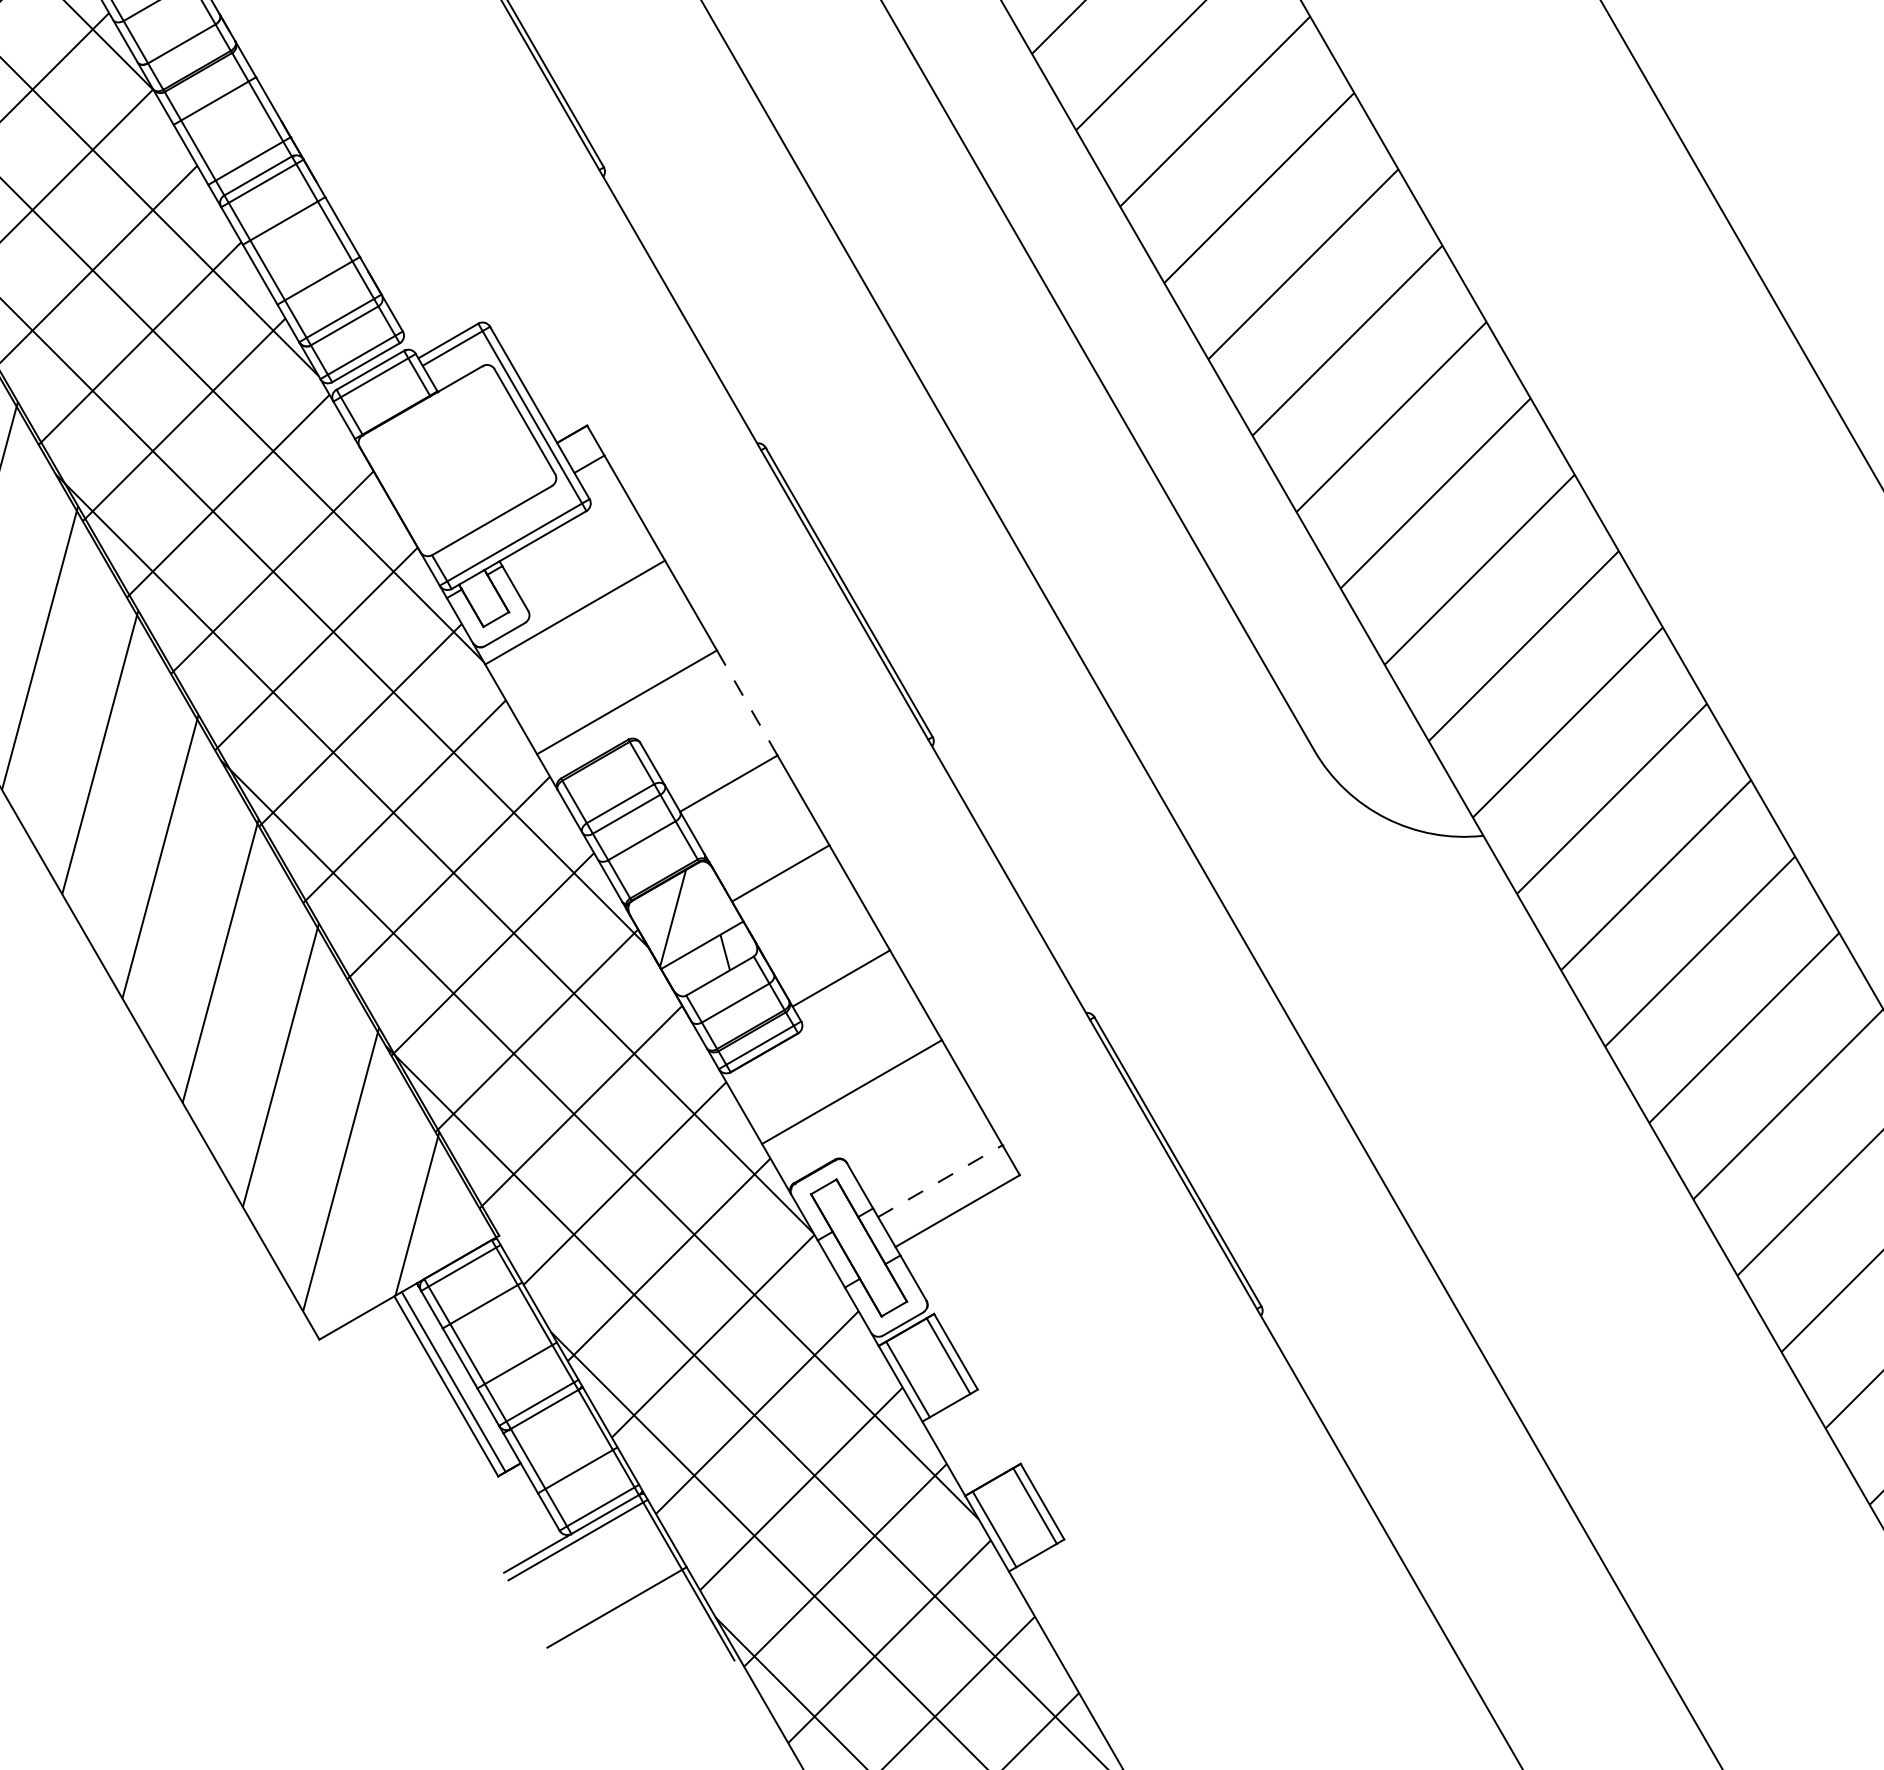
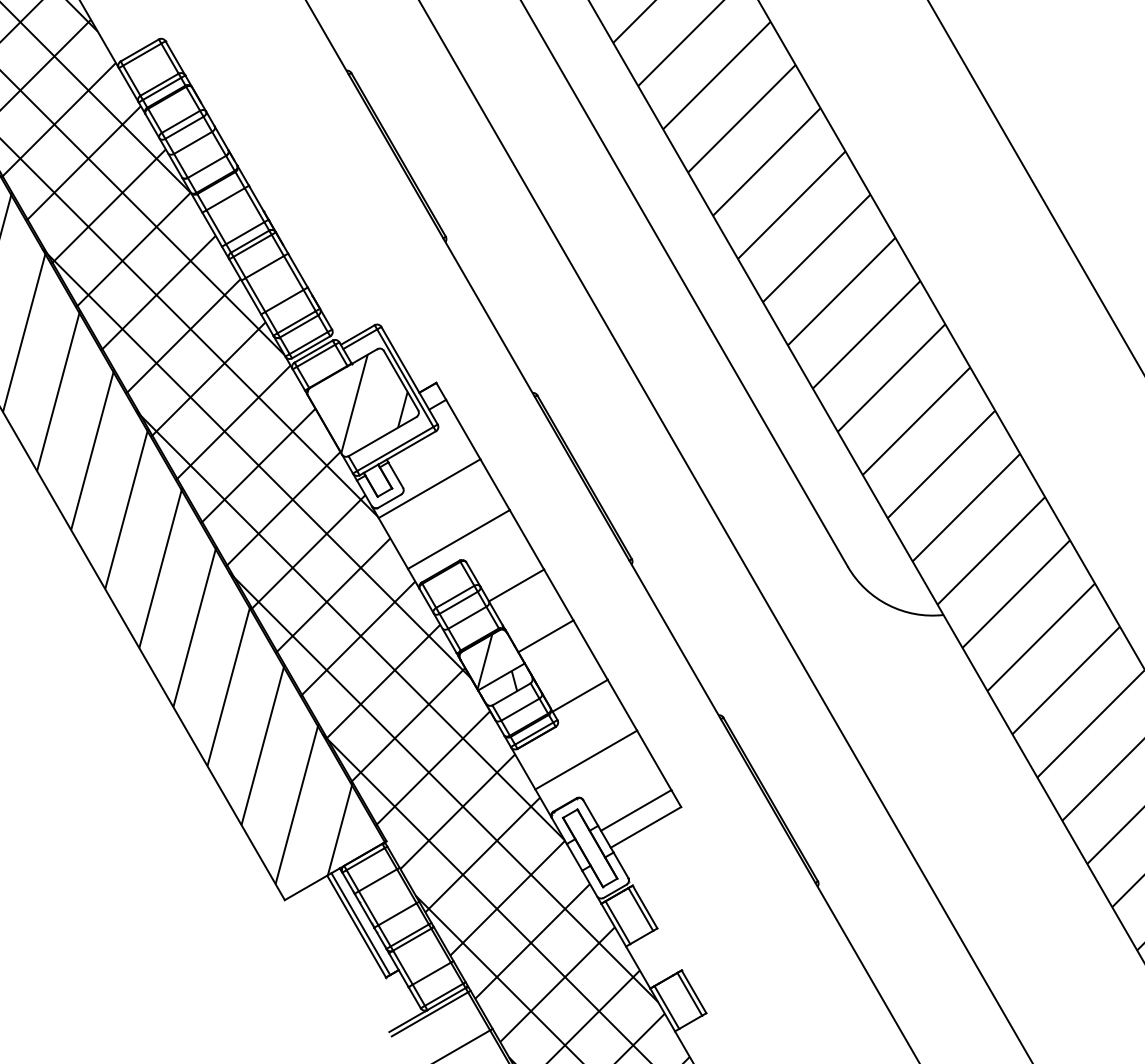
hatch: (447, 462) -> (357, 403), added
line: (746, 702) -> (526, 539), dashed -> solid
line: (940, 1181) -> (636, 810), dashed -> solid

